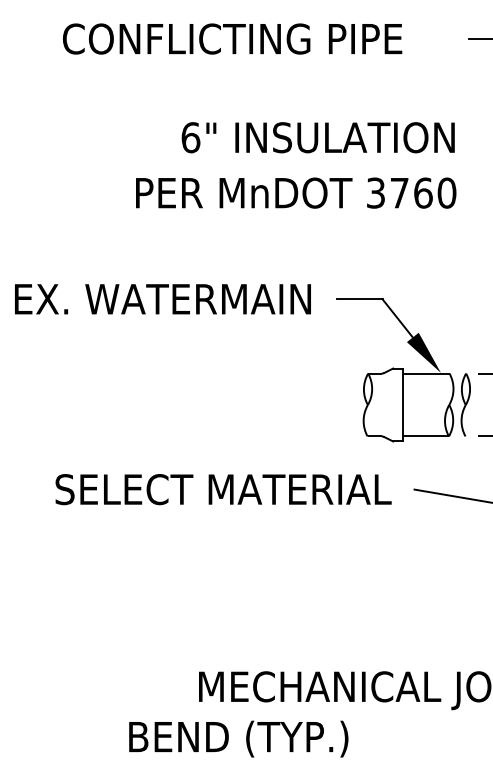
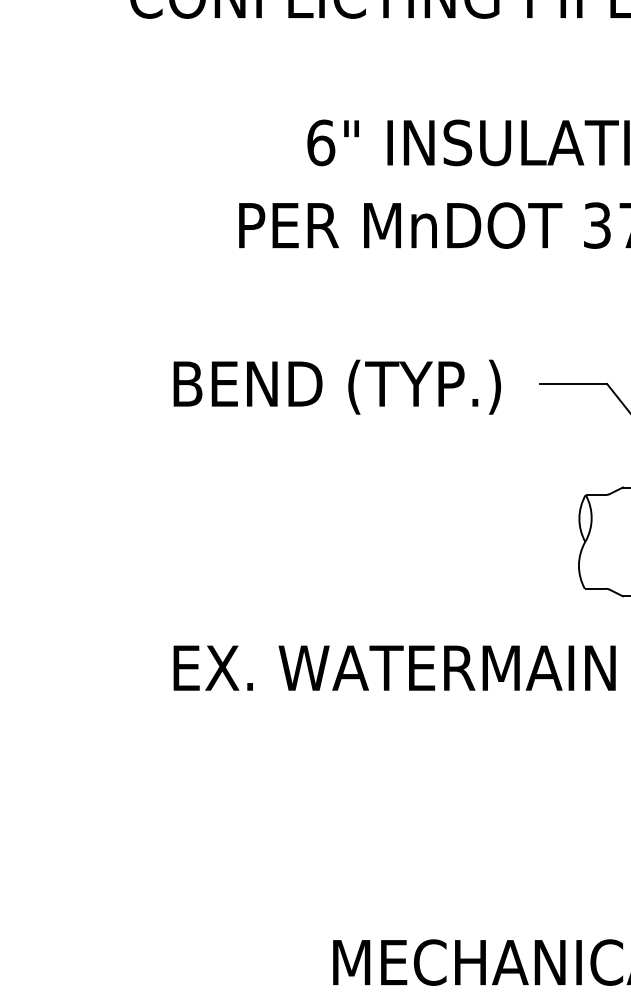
text: (163, 301) -> (280, 387), EX. WATERMAIN -> BEND (TYP.)
text: (223, 489) -> (369, 668), SELECT MATERIAL -> EX. WATERMAIN

